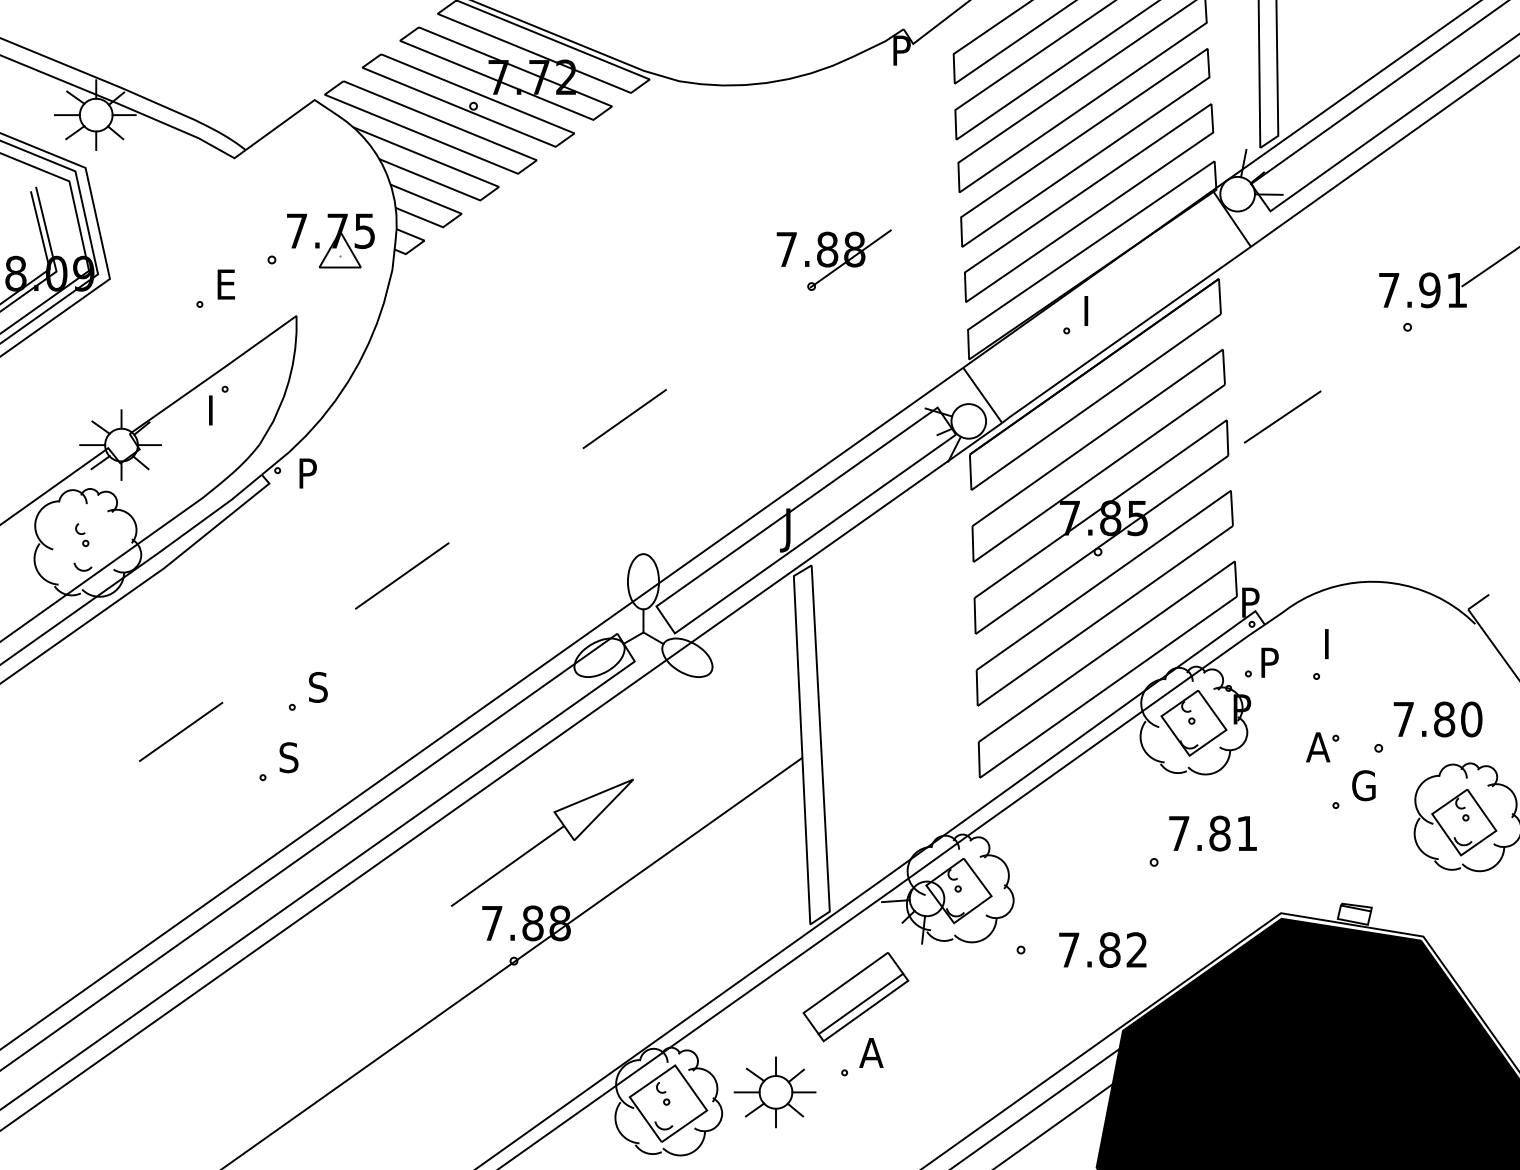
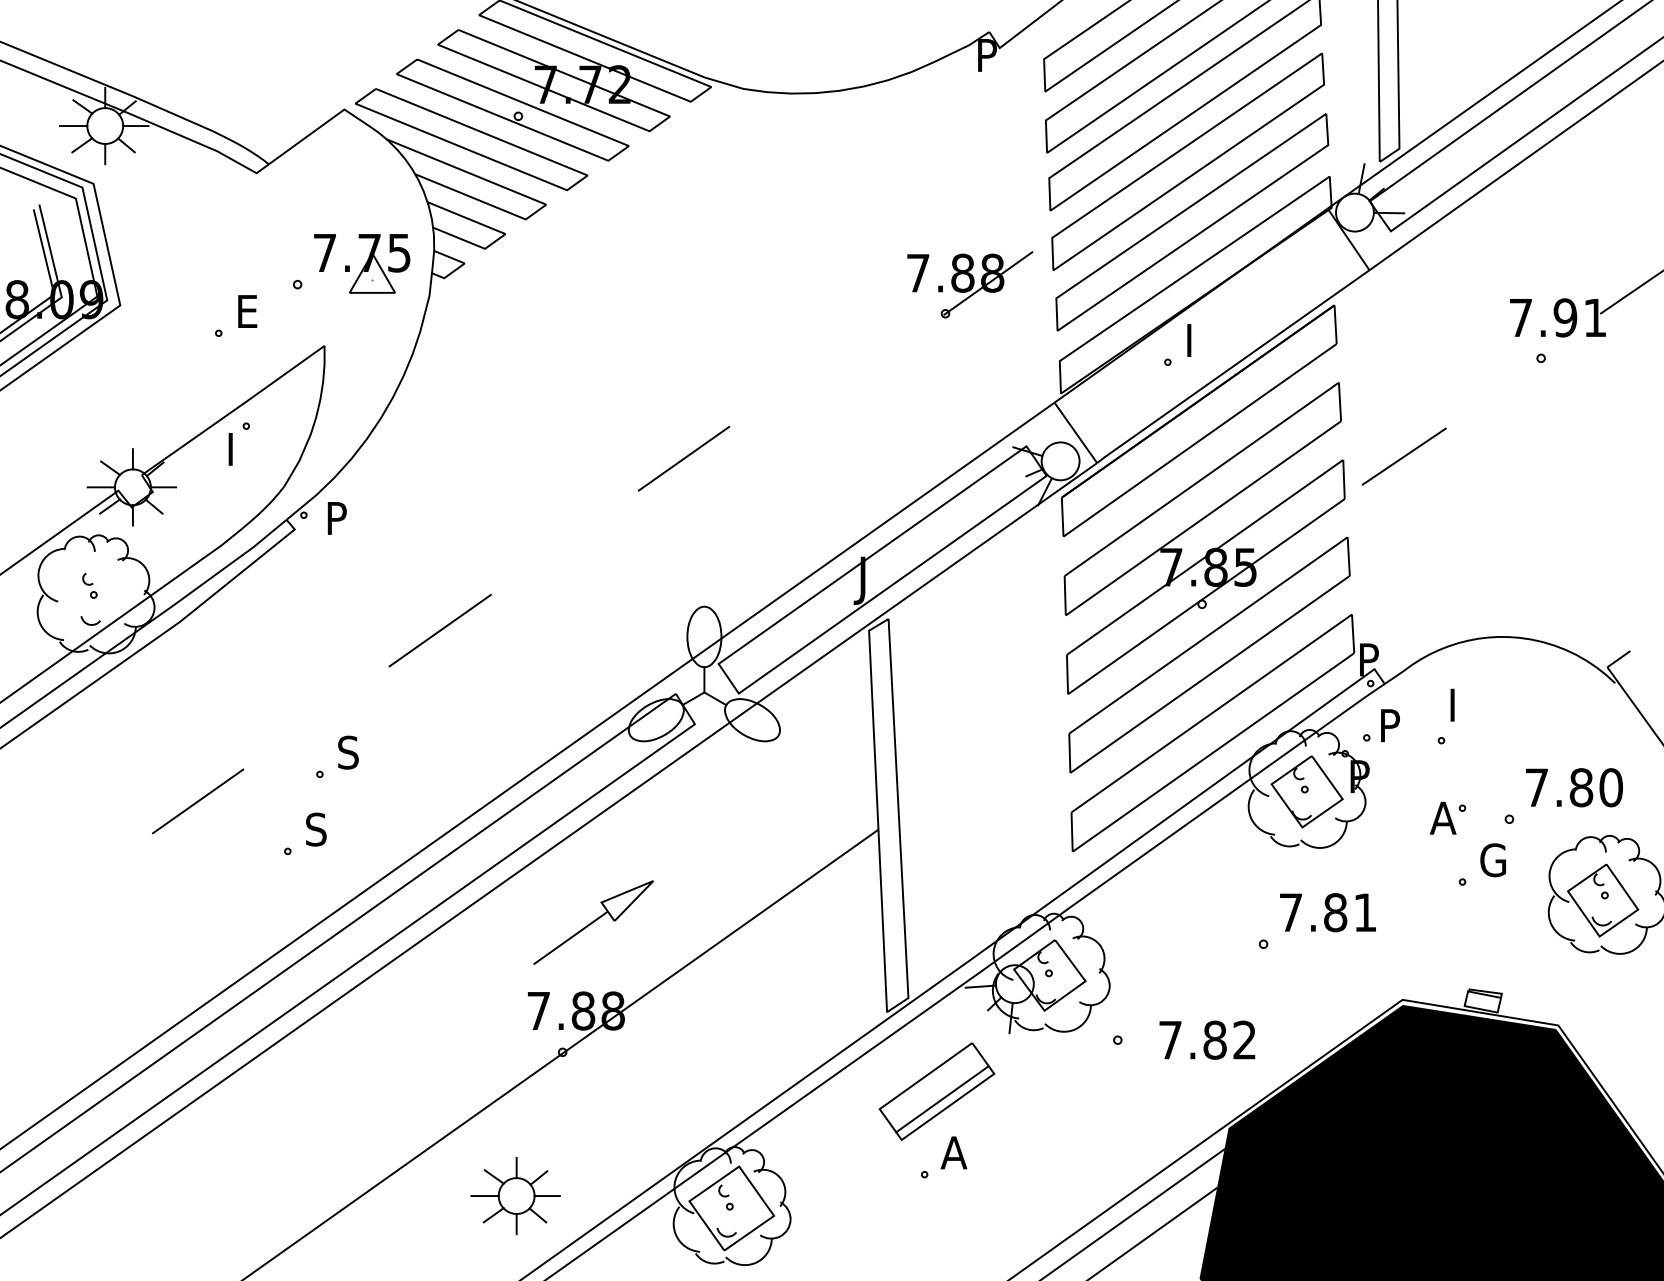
part: (833, 259) -> (969, 284), moved
part: (541, 842) -> (592, 922), size x0.6
part: (774, 1092) -> (515, 1196), moved

